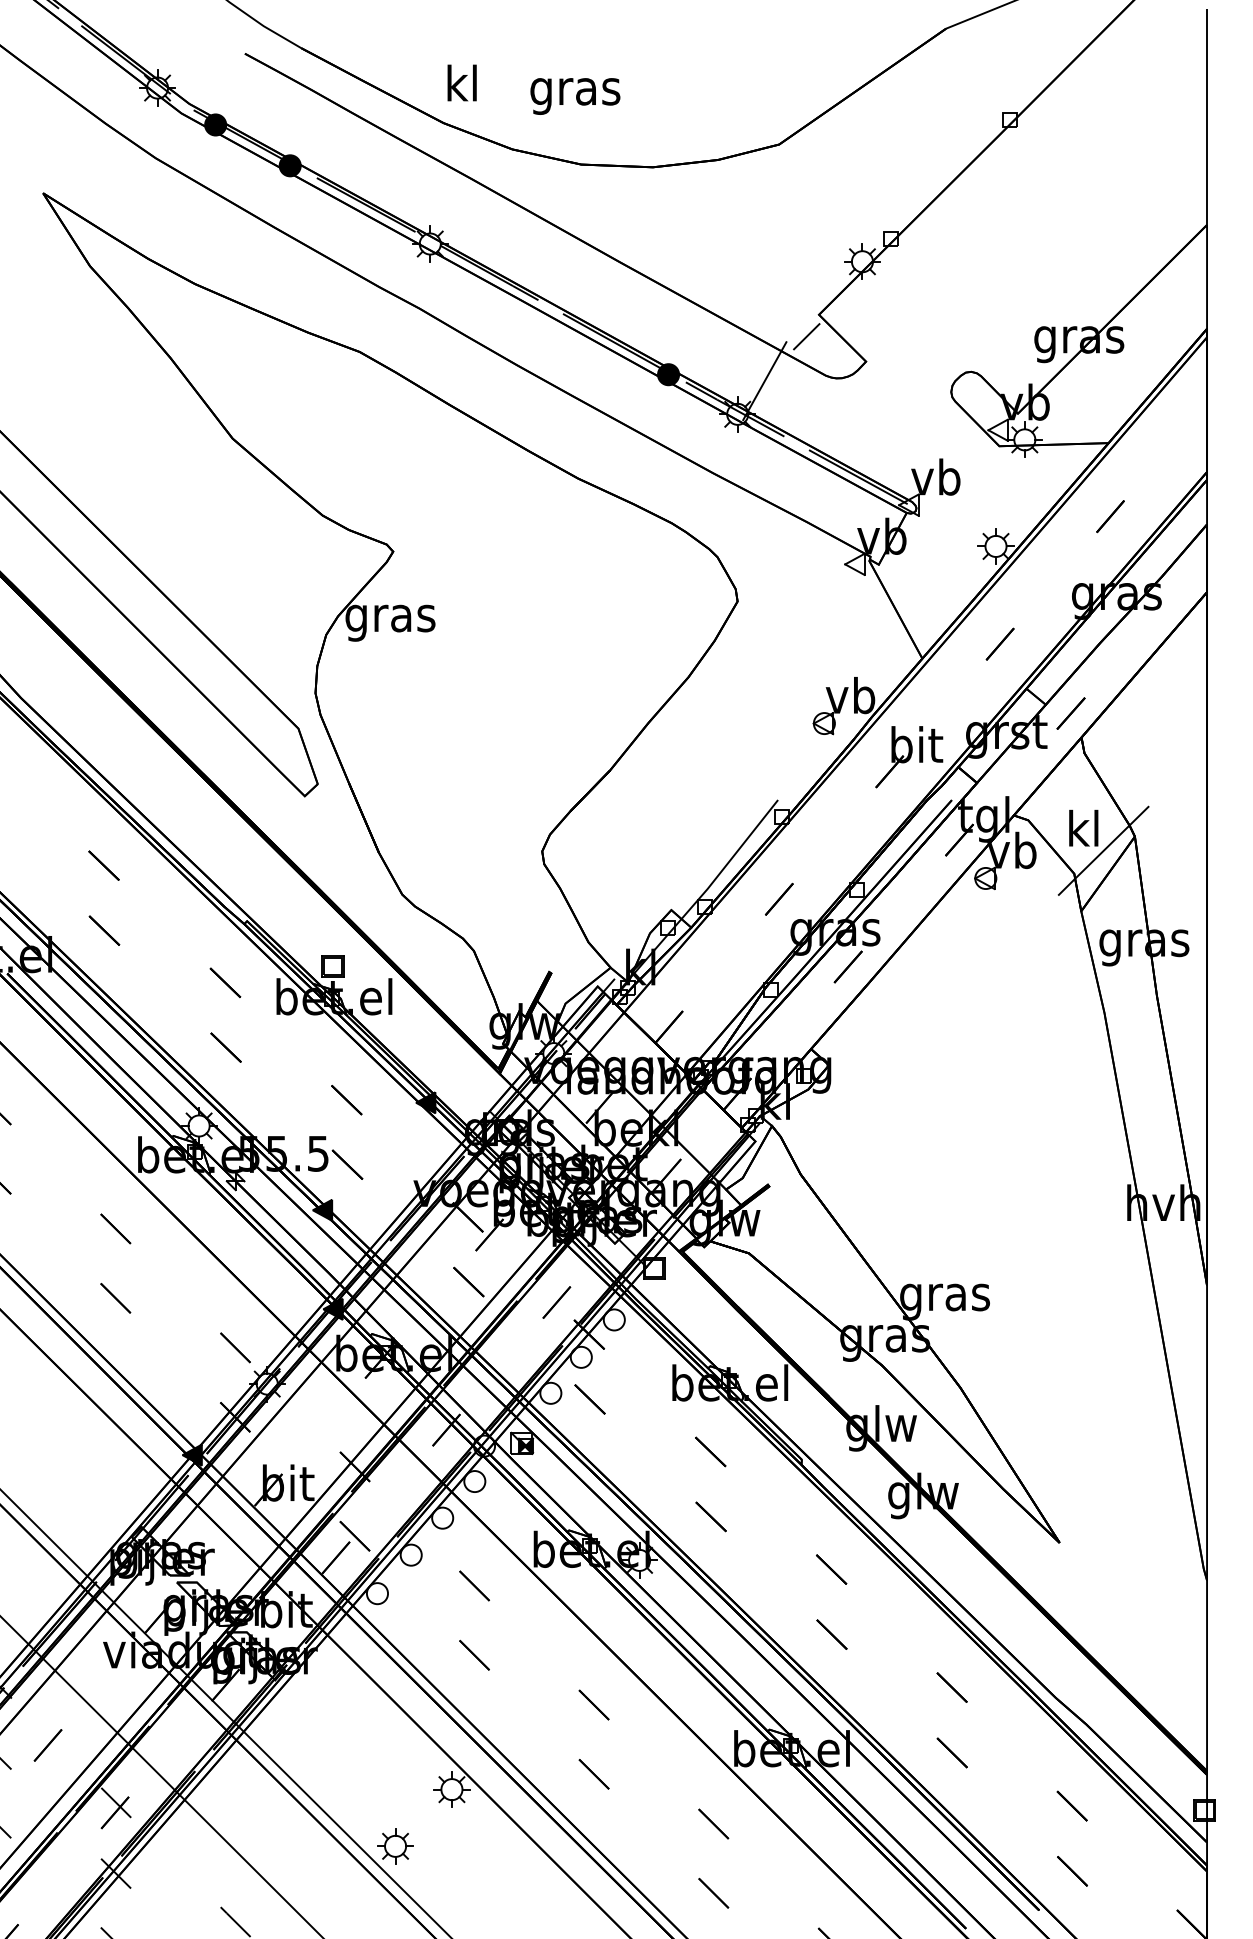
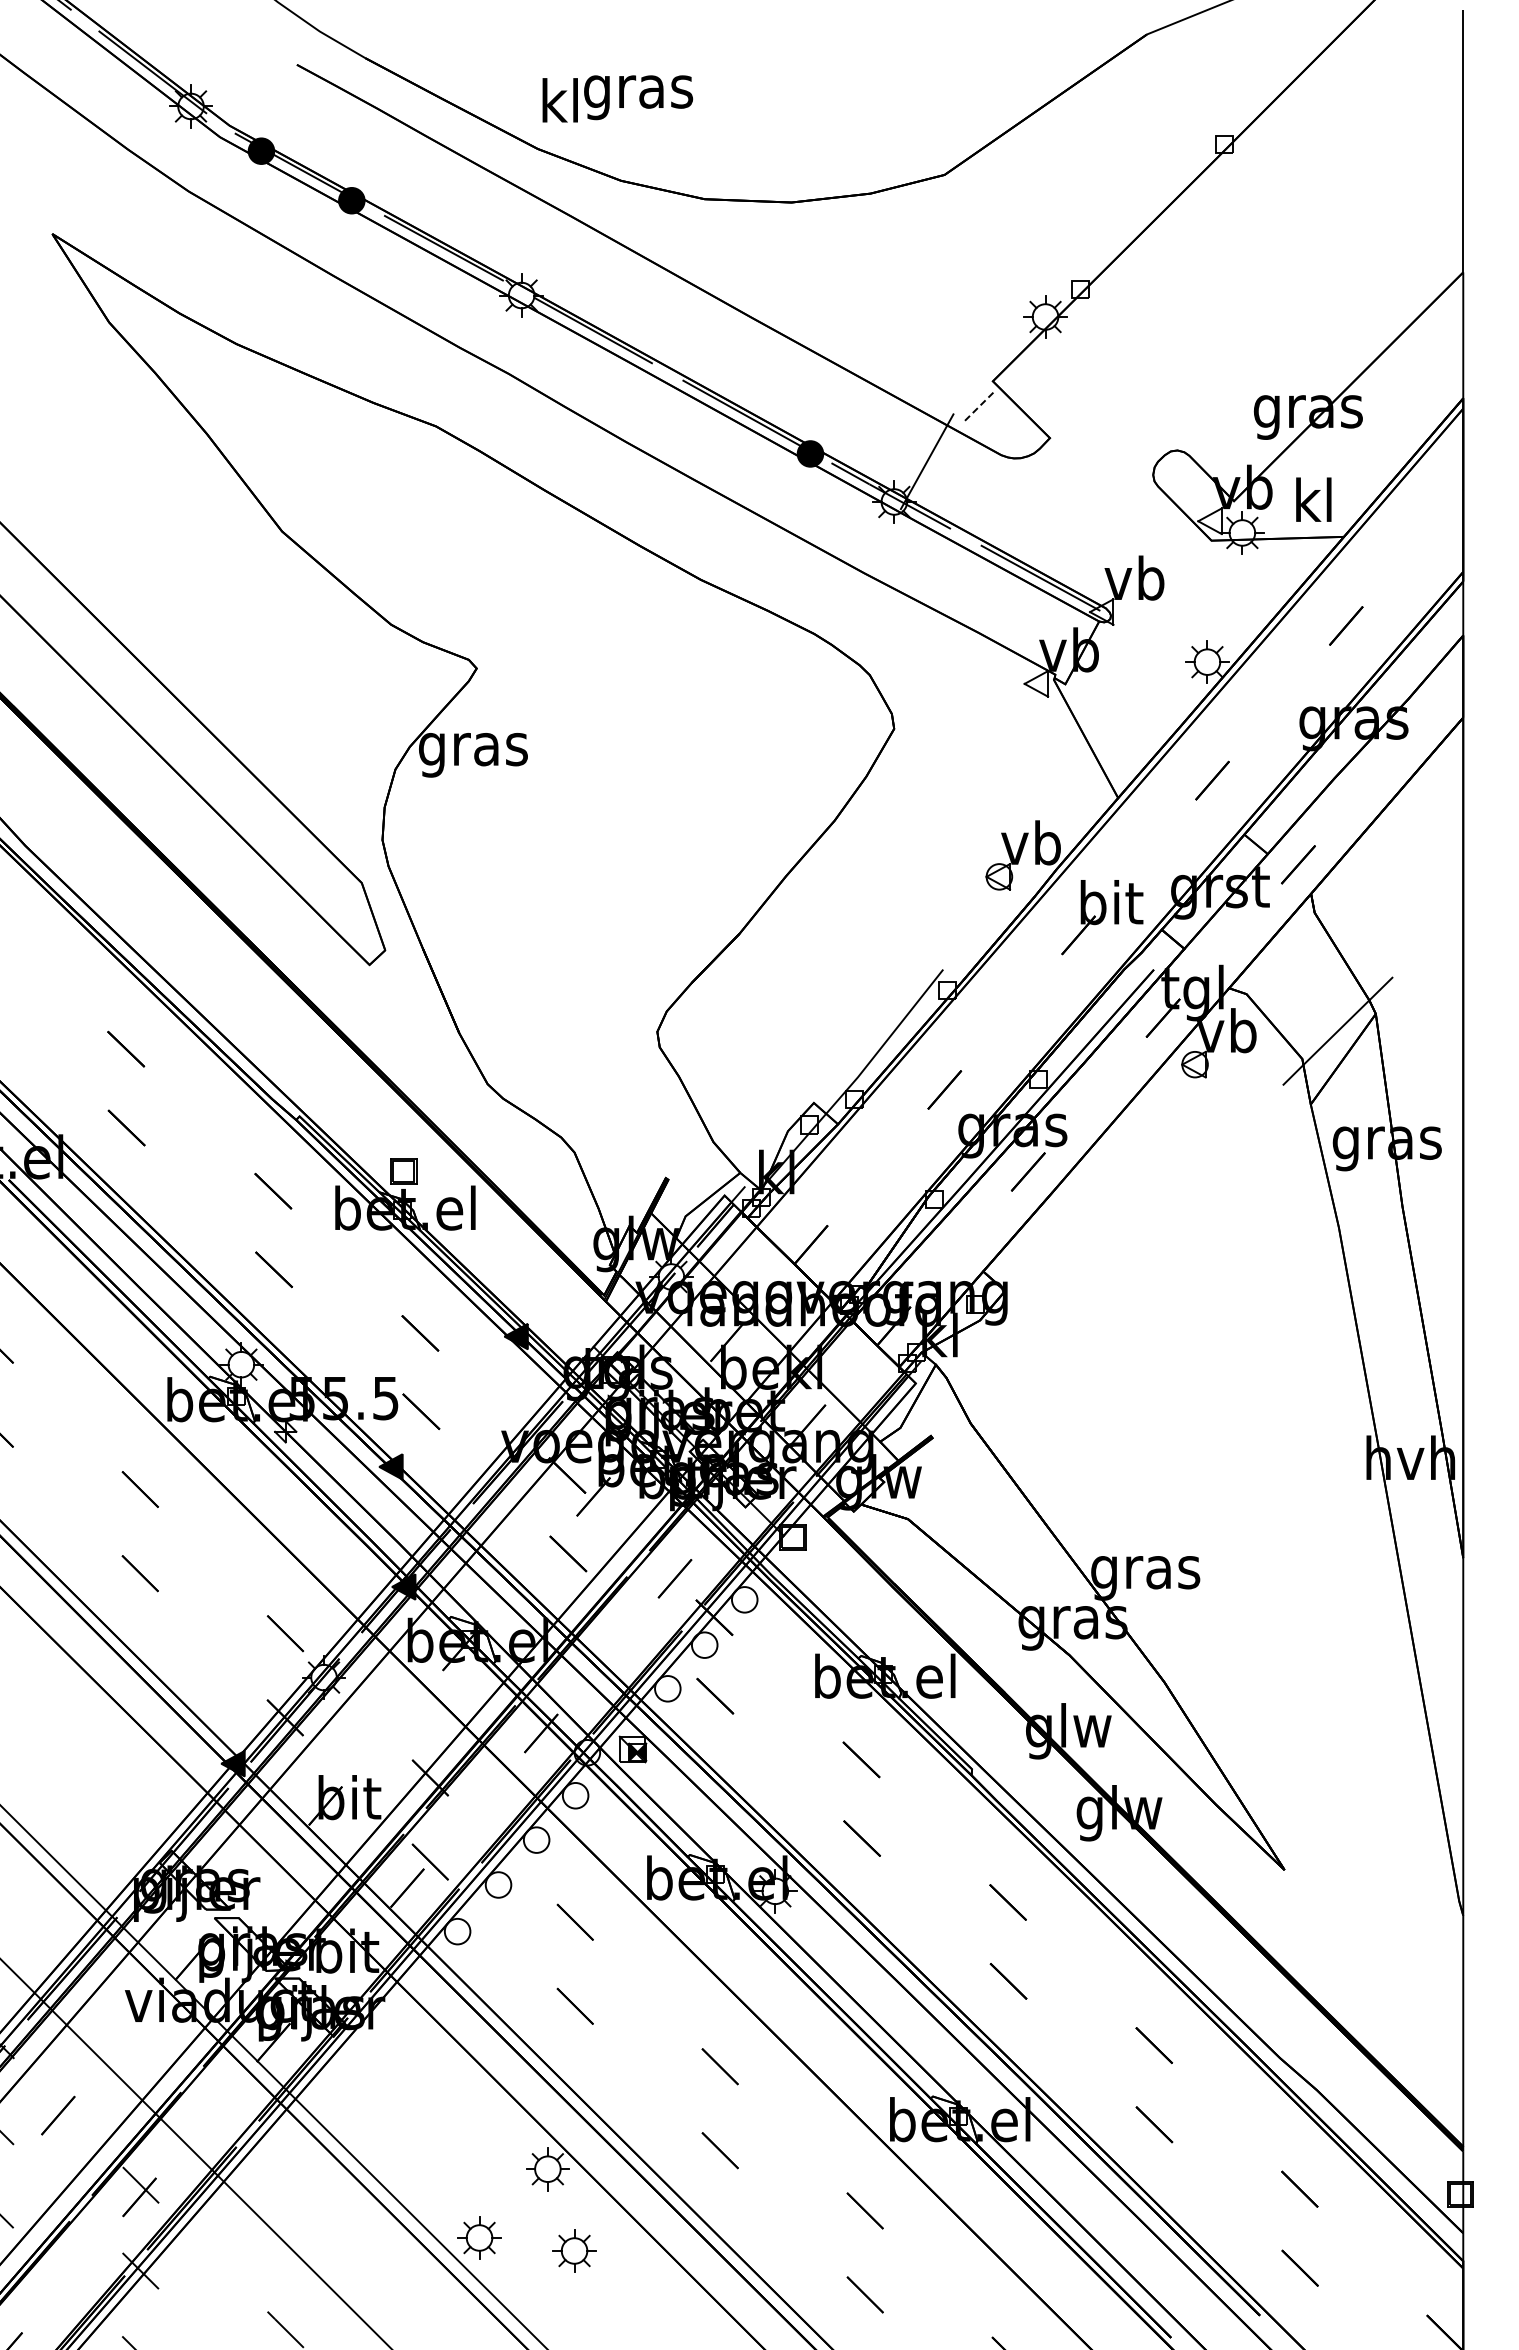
text: (575, 96) -> (638, 97), moved
line: (807, 336) -> (978, 407), solid -> dashed
text: (1083, 828) -> (1313, 499), moved
part: (473, 1856) -> (574, 2250), added

